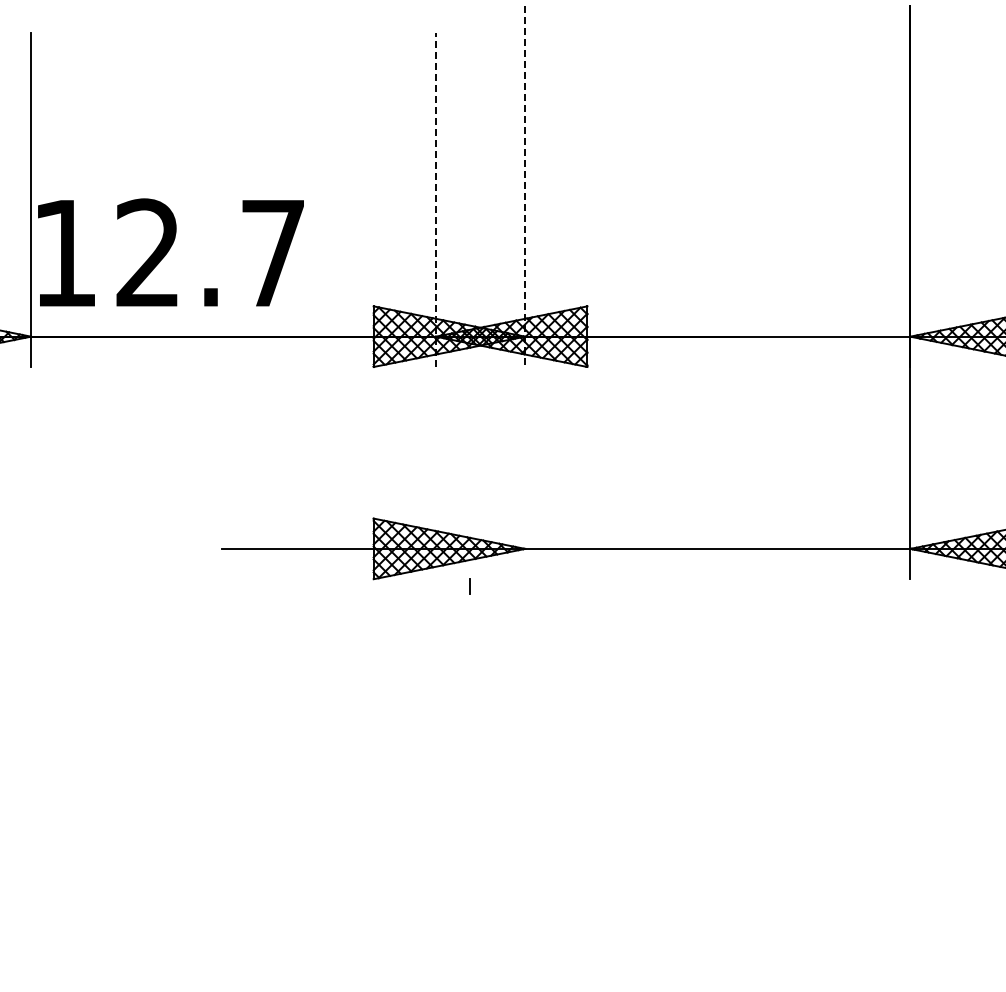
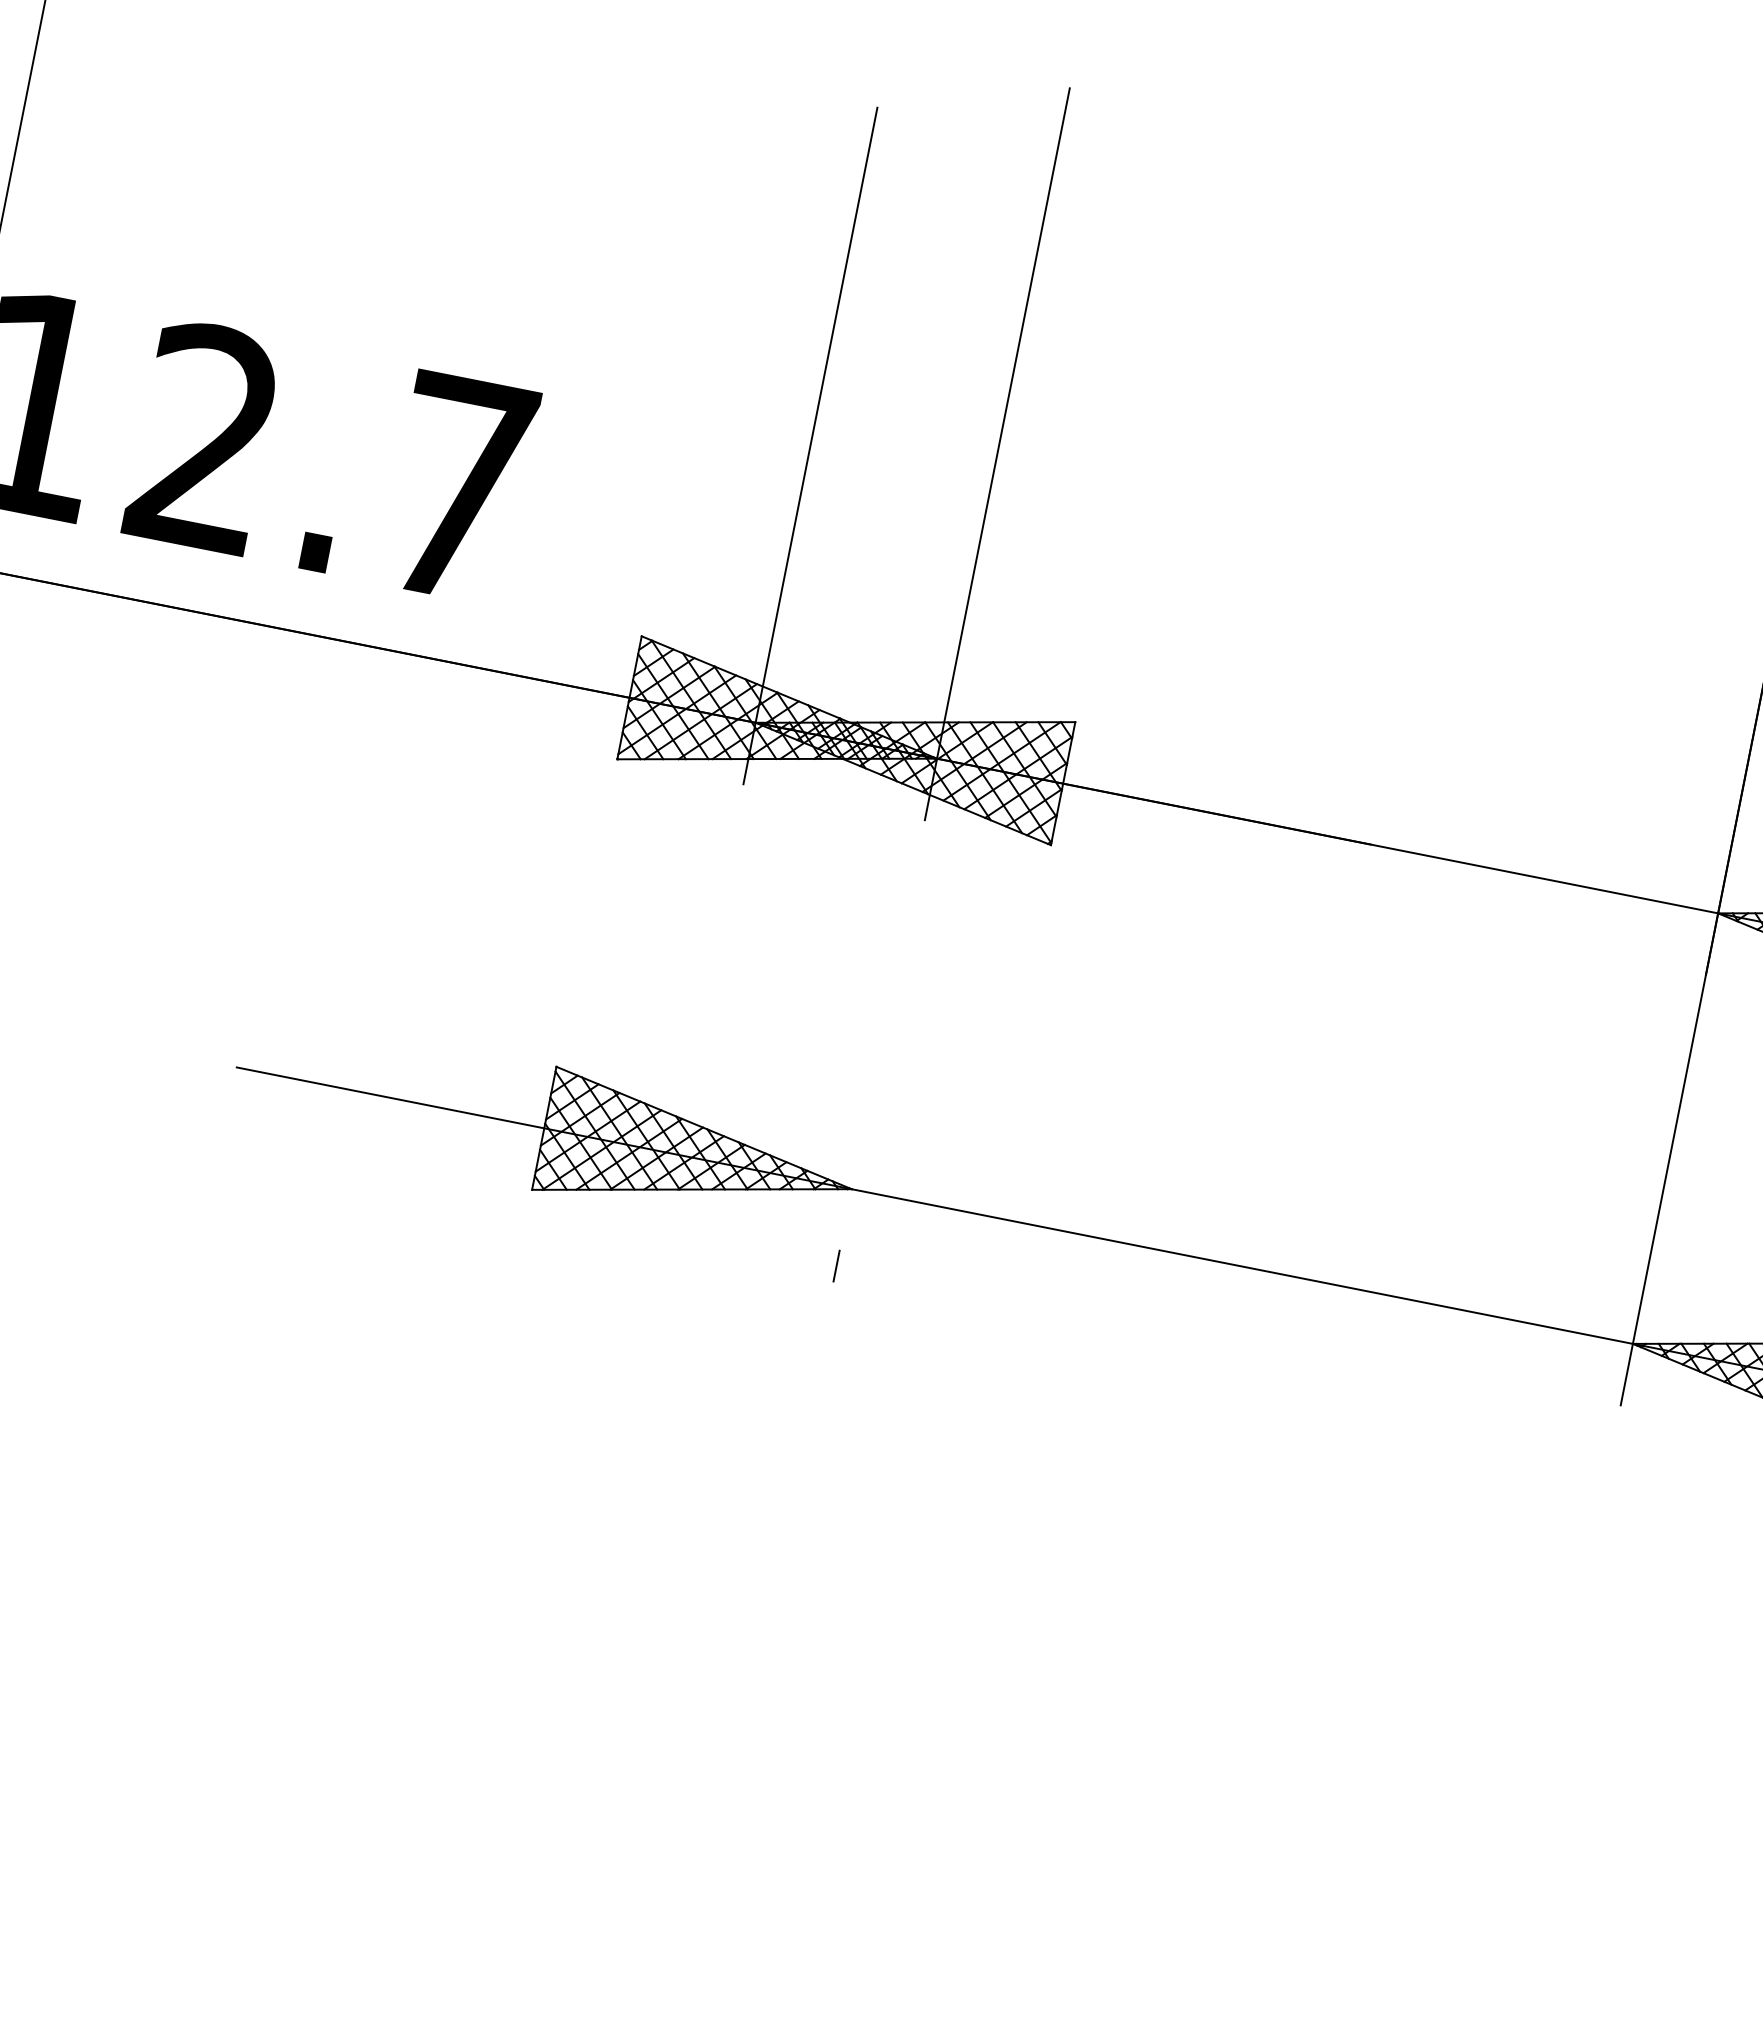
line: (525, 187) -> (997, 456), dashed -> solid
line: (435, 200) -> (809, 446), dashed -> solid
line: (469, 586) -> (835, 1265), moved

